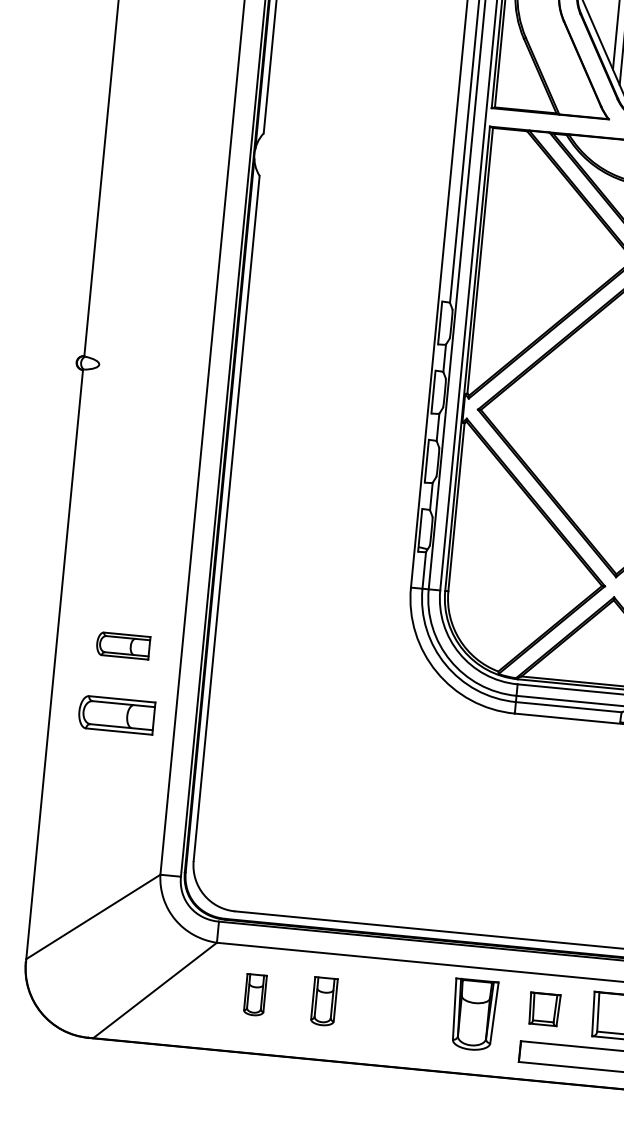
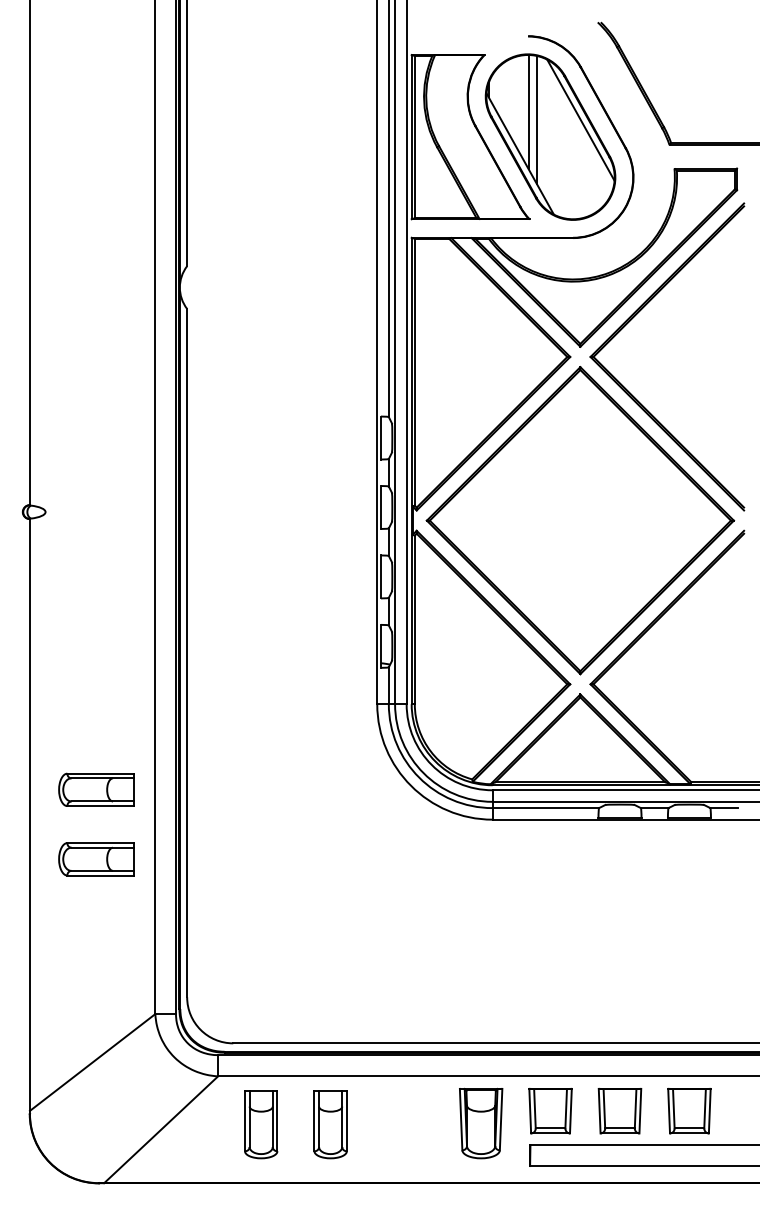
part: (123, 645) -> (96, 789), size x1.43
part: (255, 994) -> (261, 1124), size x1.67
part: (324, 1001) -> (330, 1124), size x1.43
part: (544, 1009) -> (550, 1111), size x1.43

